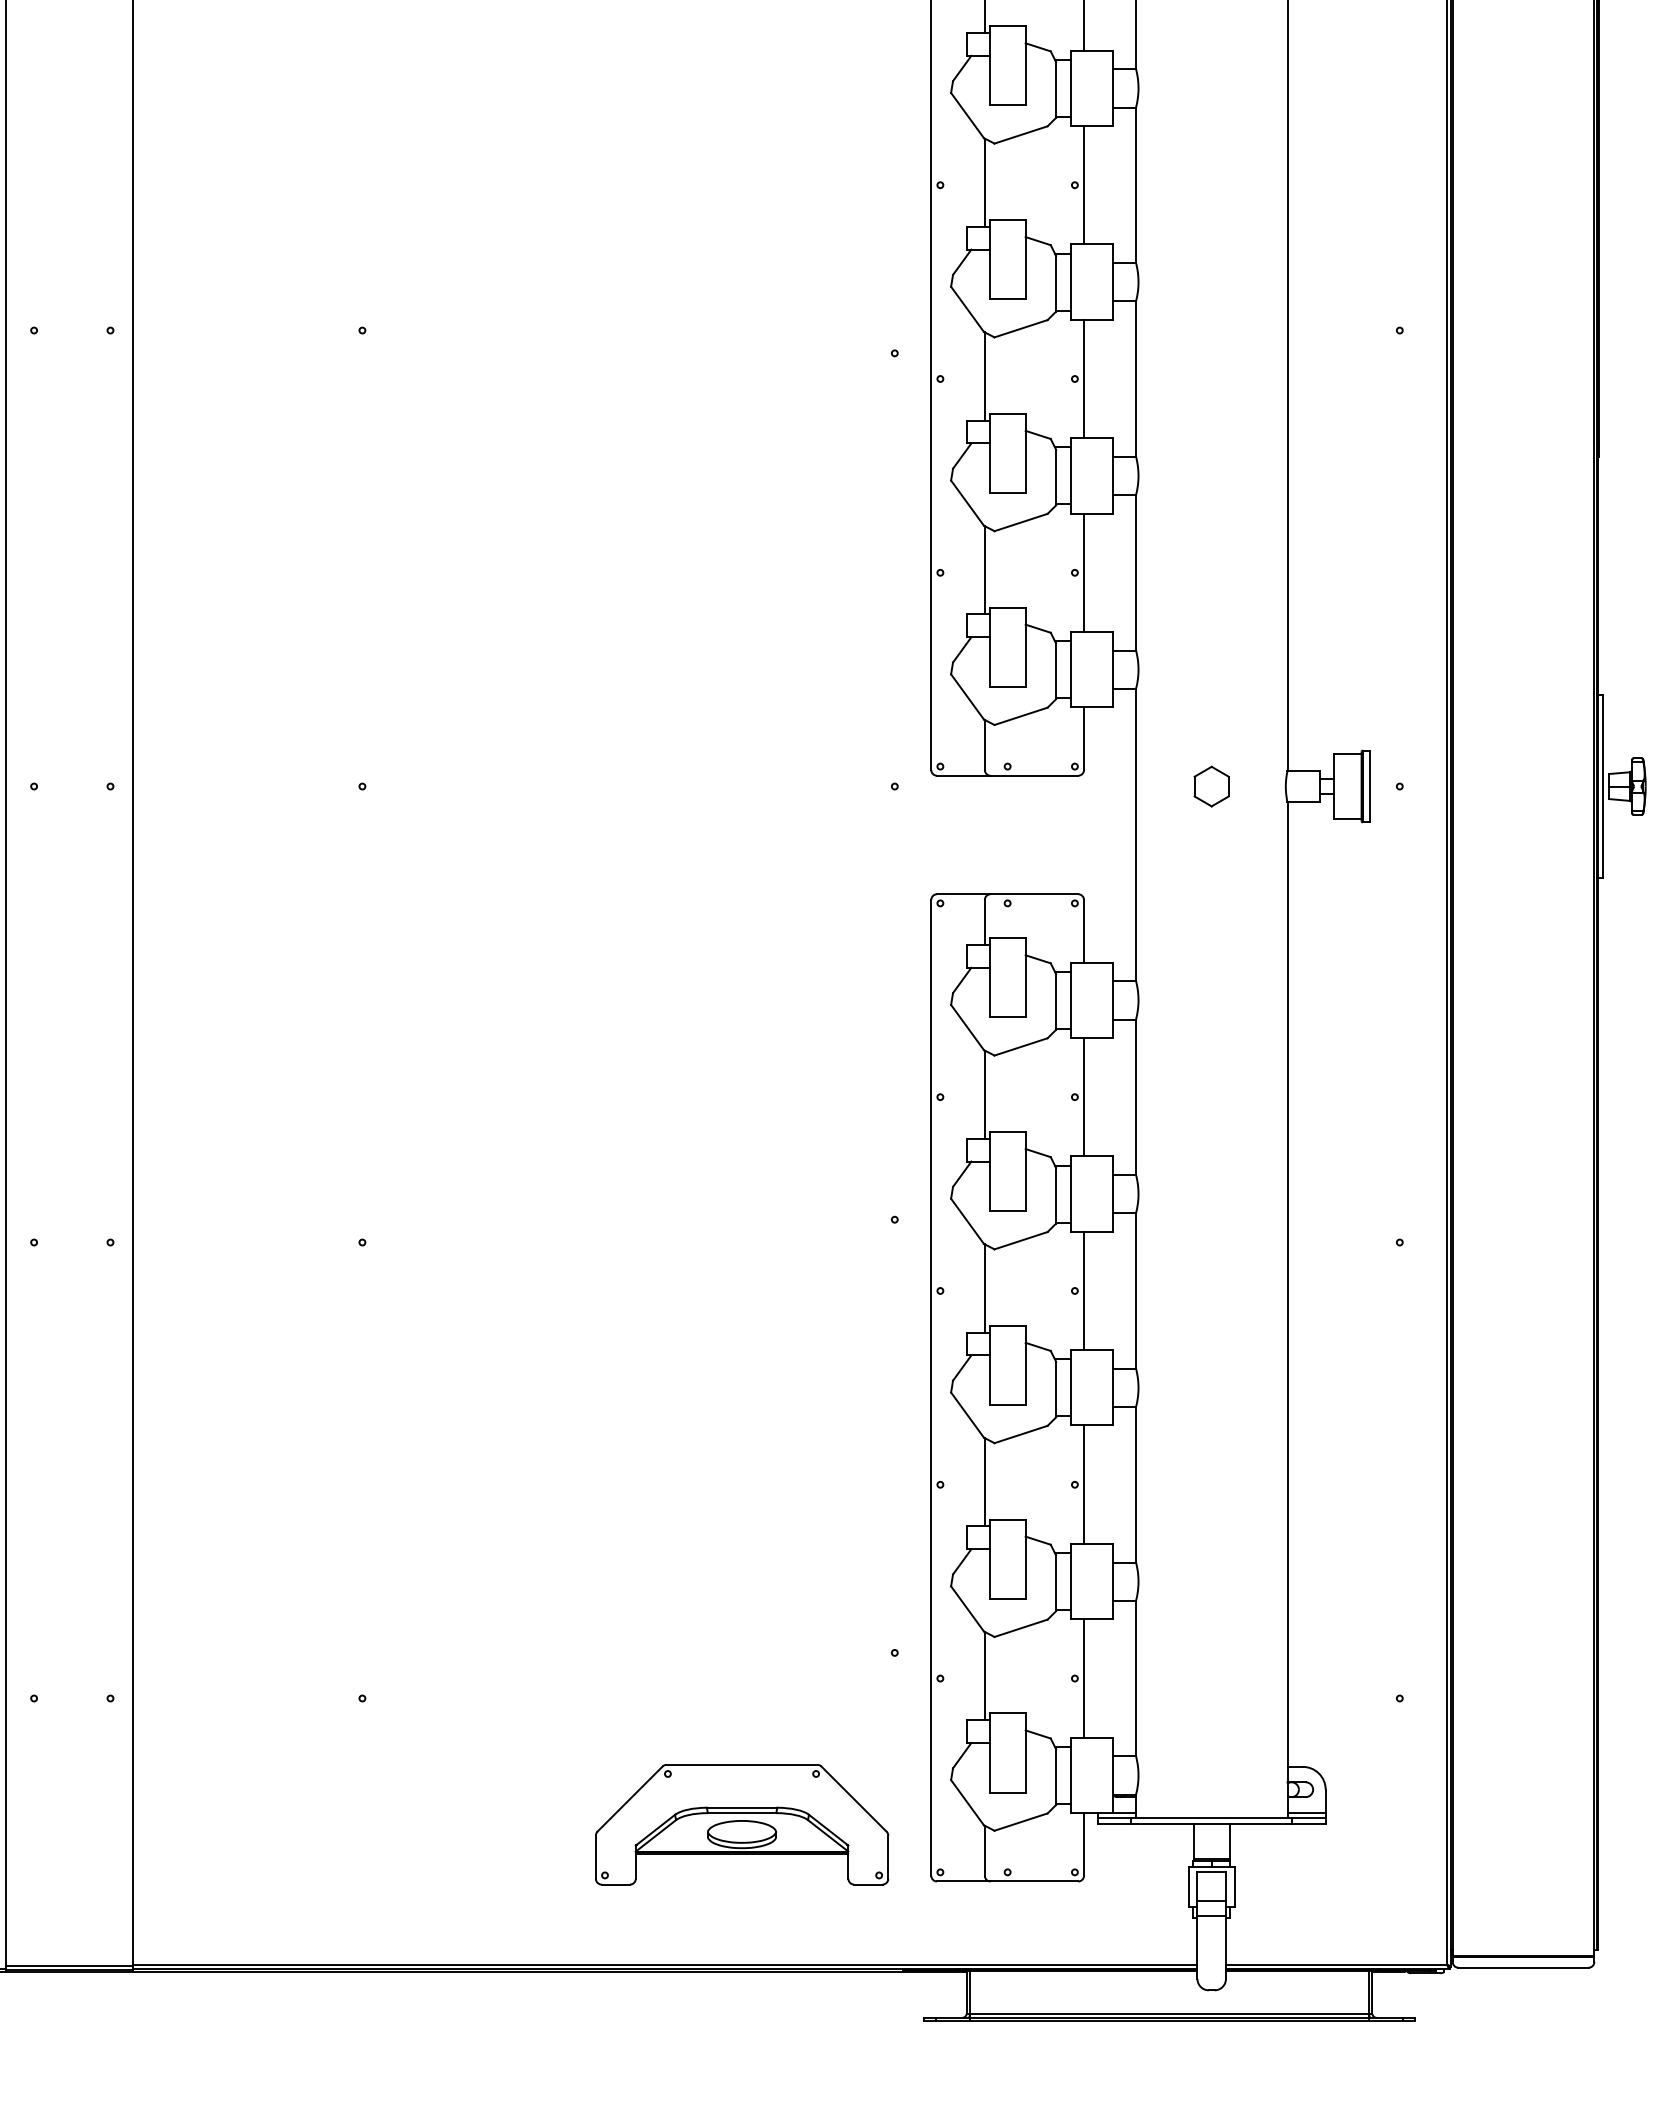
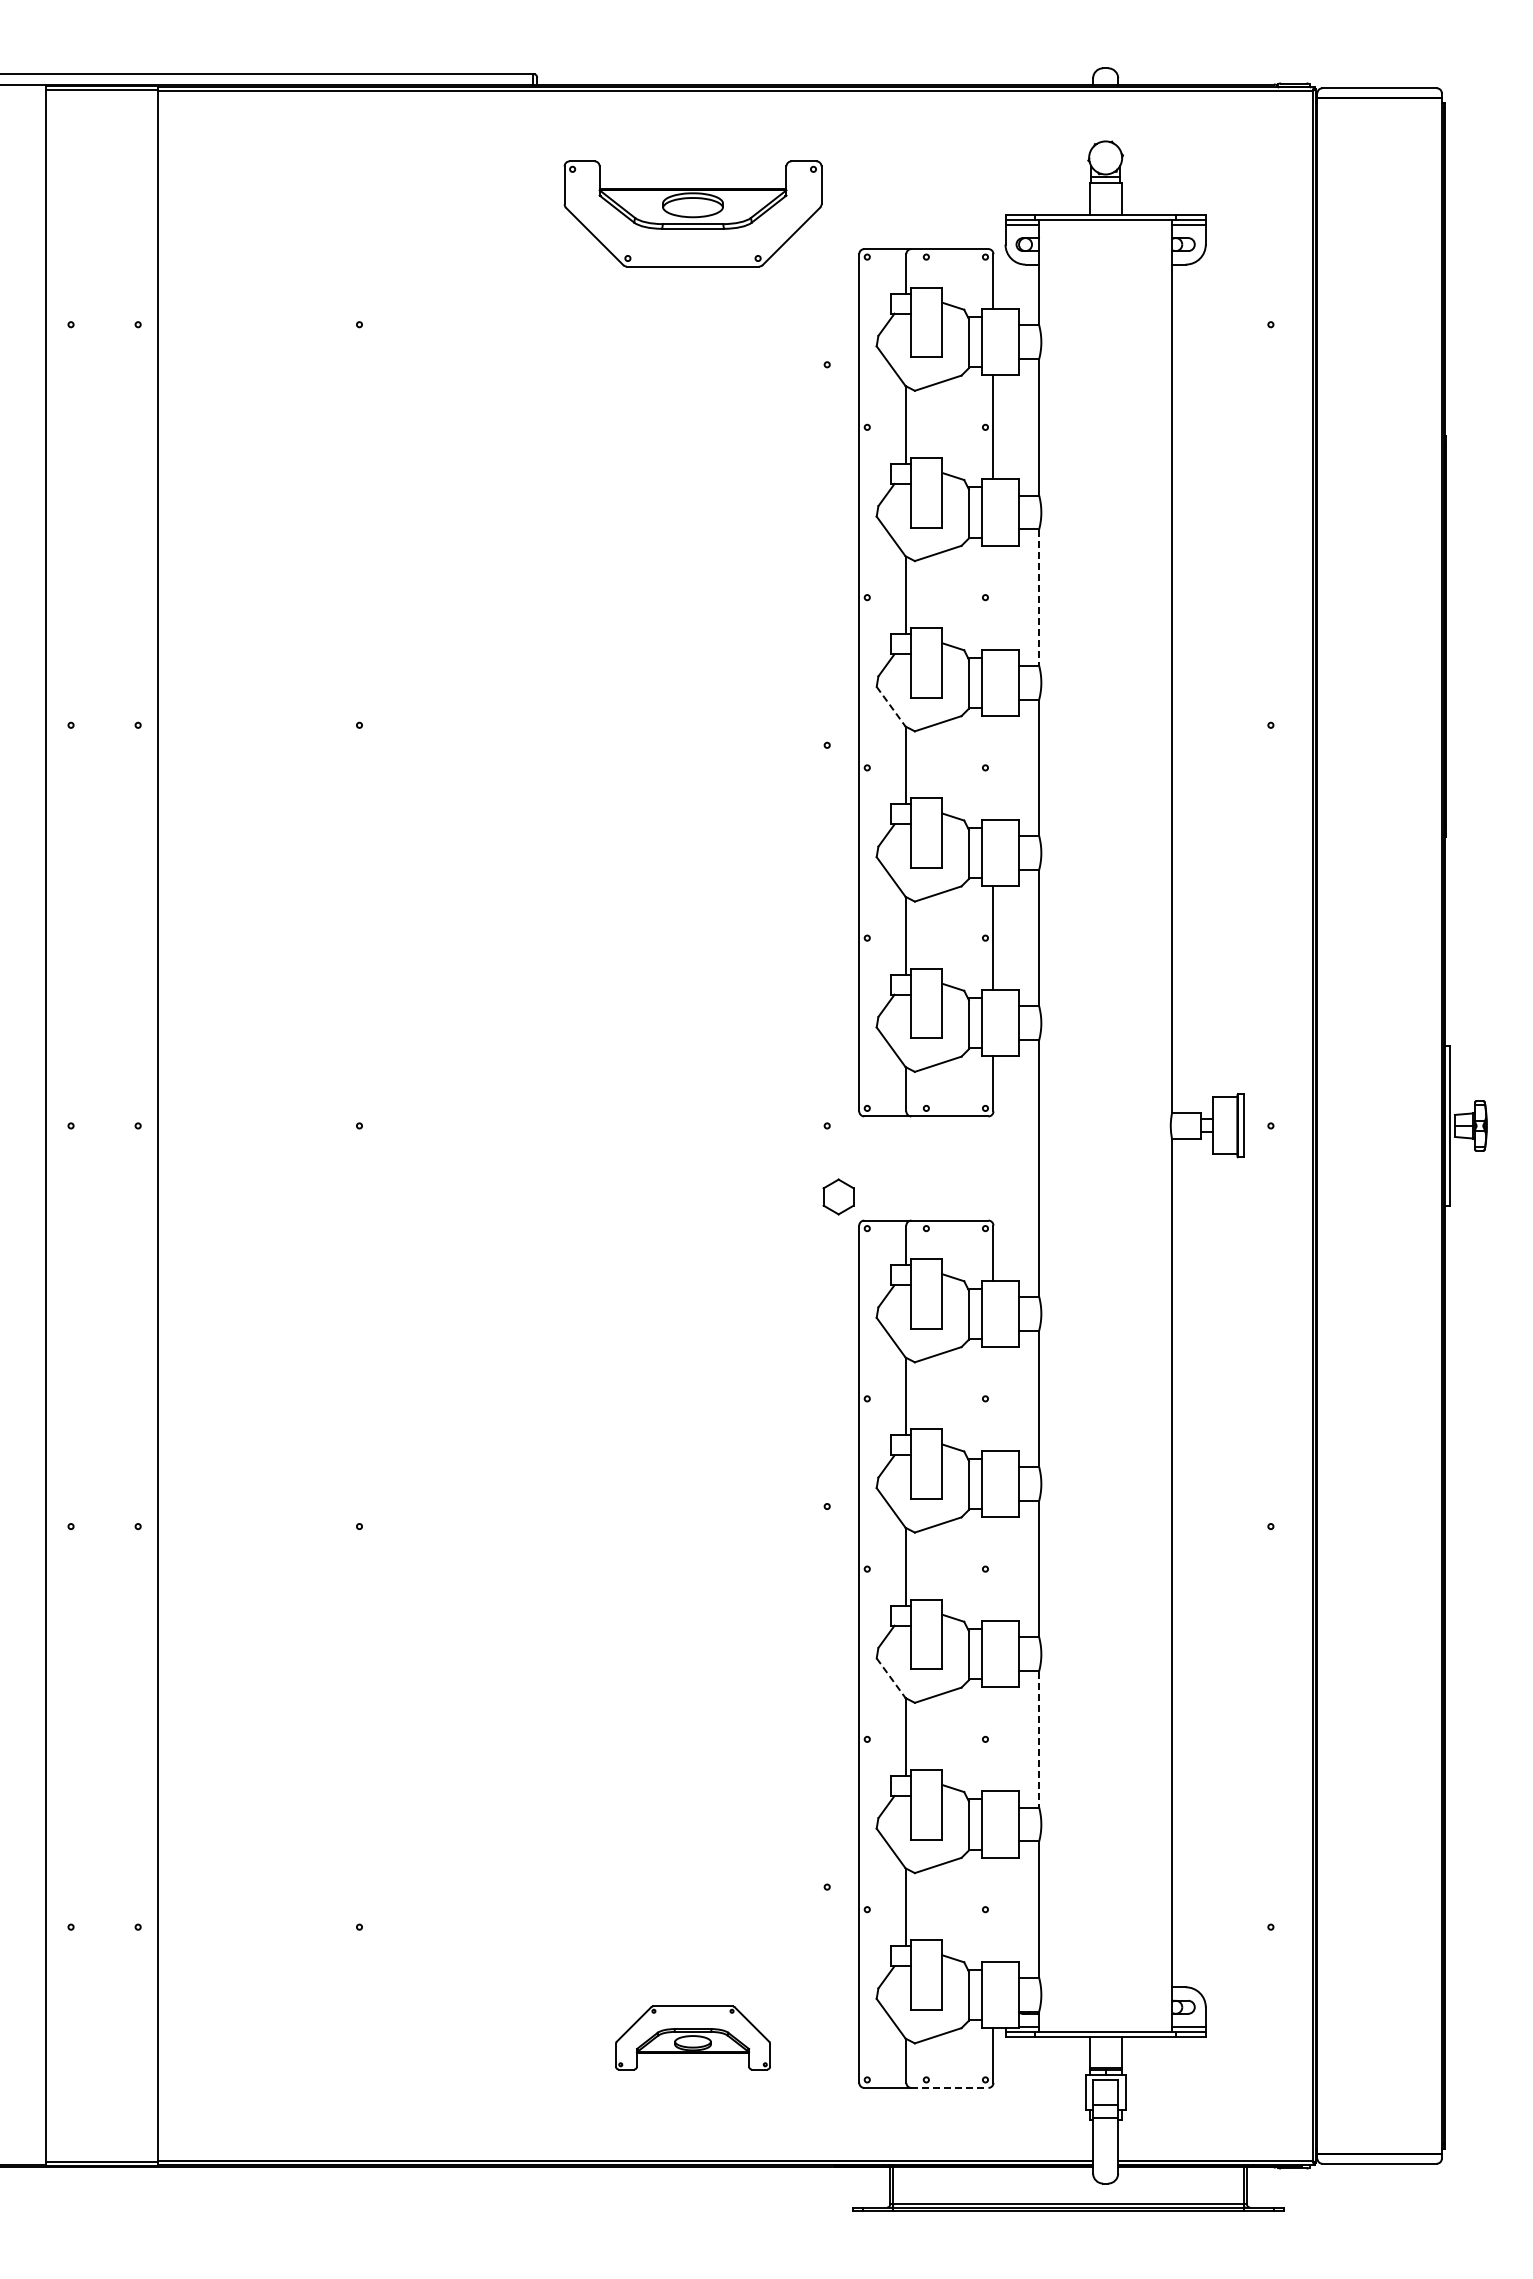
line: (1084, 185) -> (993, 597), removed
line: (1136, 185) -> (1039, 597), solid -> dashed
line: (967, 309) -> (891, 706), solid -> dashed
line: (1084, 378) -> (993, 767), removed
part: (1211, 786) -> (838, 1196), moved
line: (1084, 1096) -> (993, 1398), removed
line: (1084, 1291) -> (993, 1569), removed
line: (967, 1415) -> (891, 1678), solid -> dashed
line: (1084, 1484) -> (993, 1739), removed
line: (1136, 1484) -> (1039, 1739), solid -> dashed
line: (1084, 1678) -> (993, 1909), removed
part: (741, 1824) -> (692, 2037), size x0.6
line: (1033, 1880) -> (949, 2087), solid -> dashed

